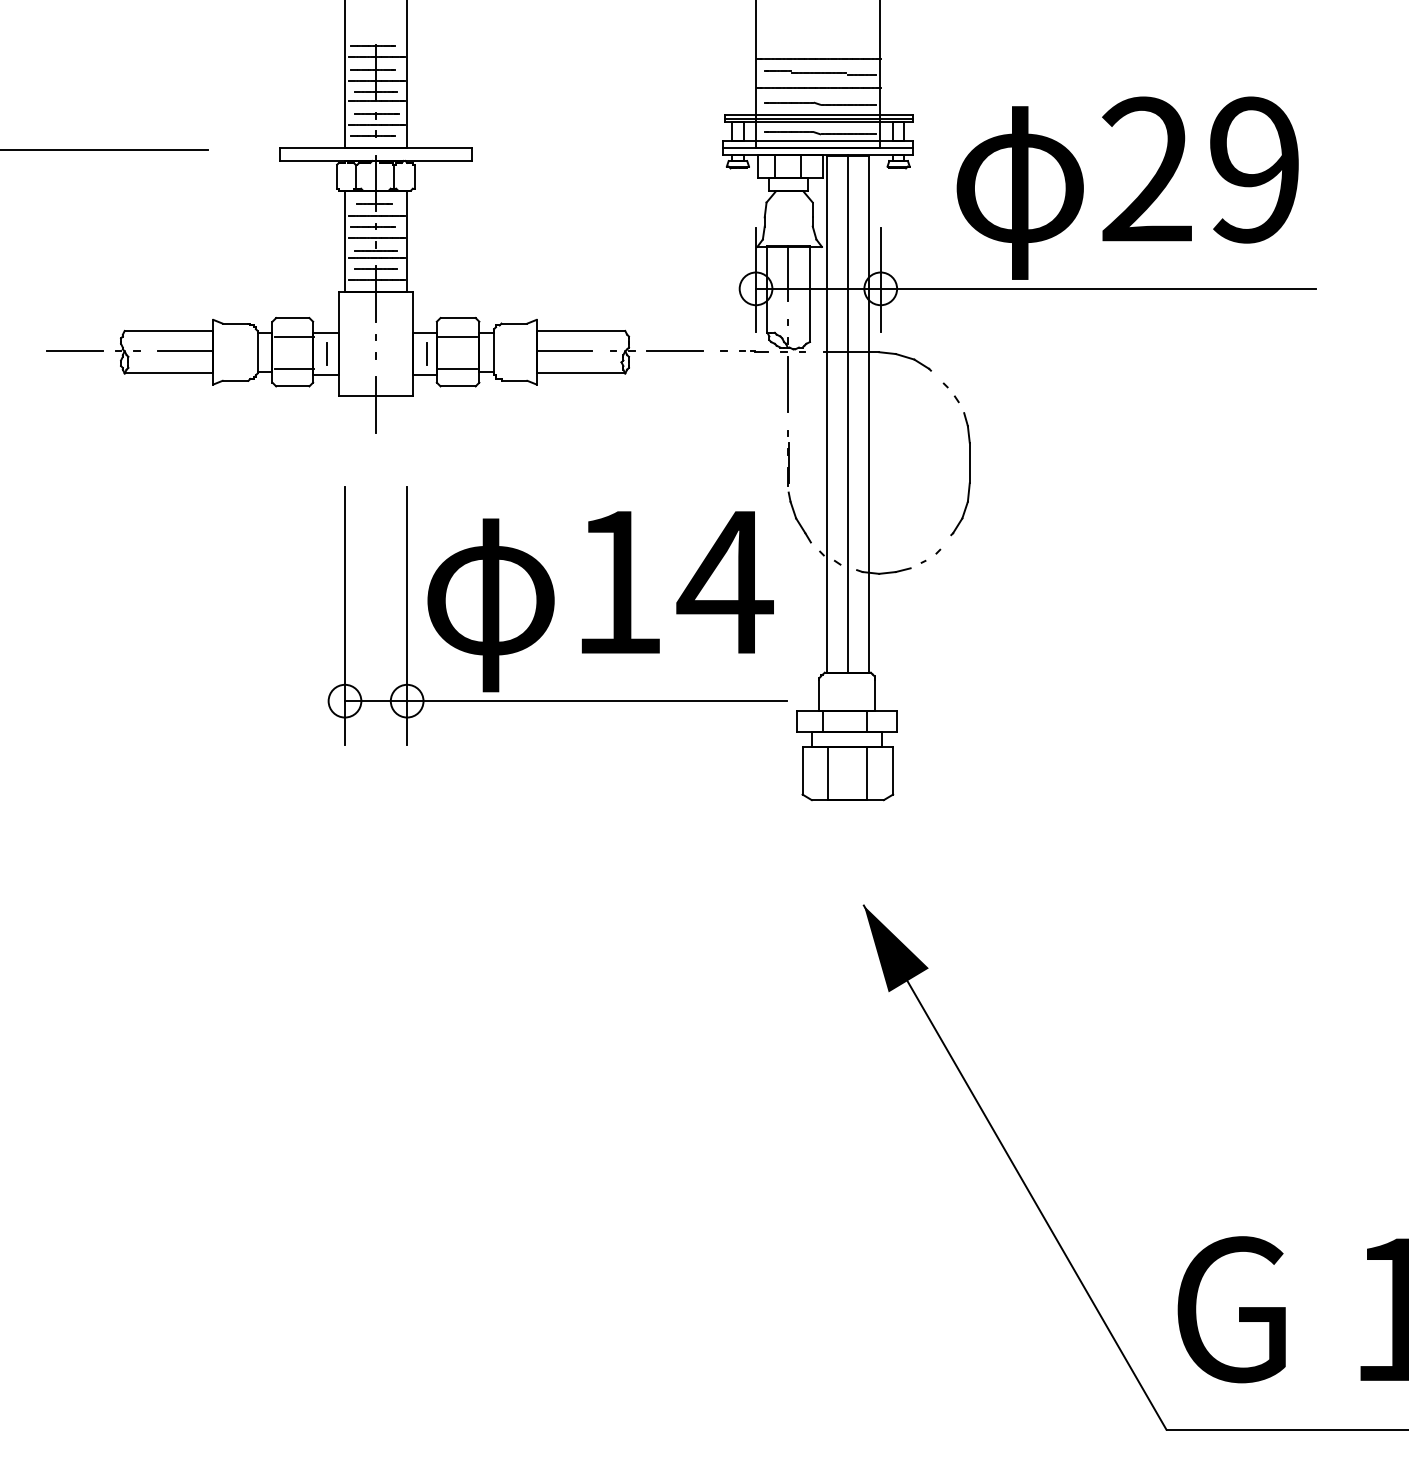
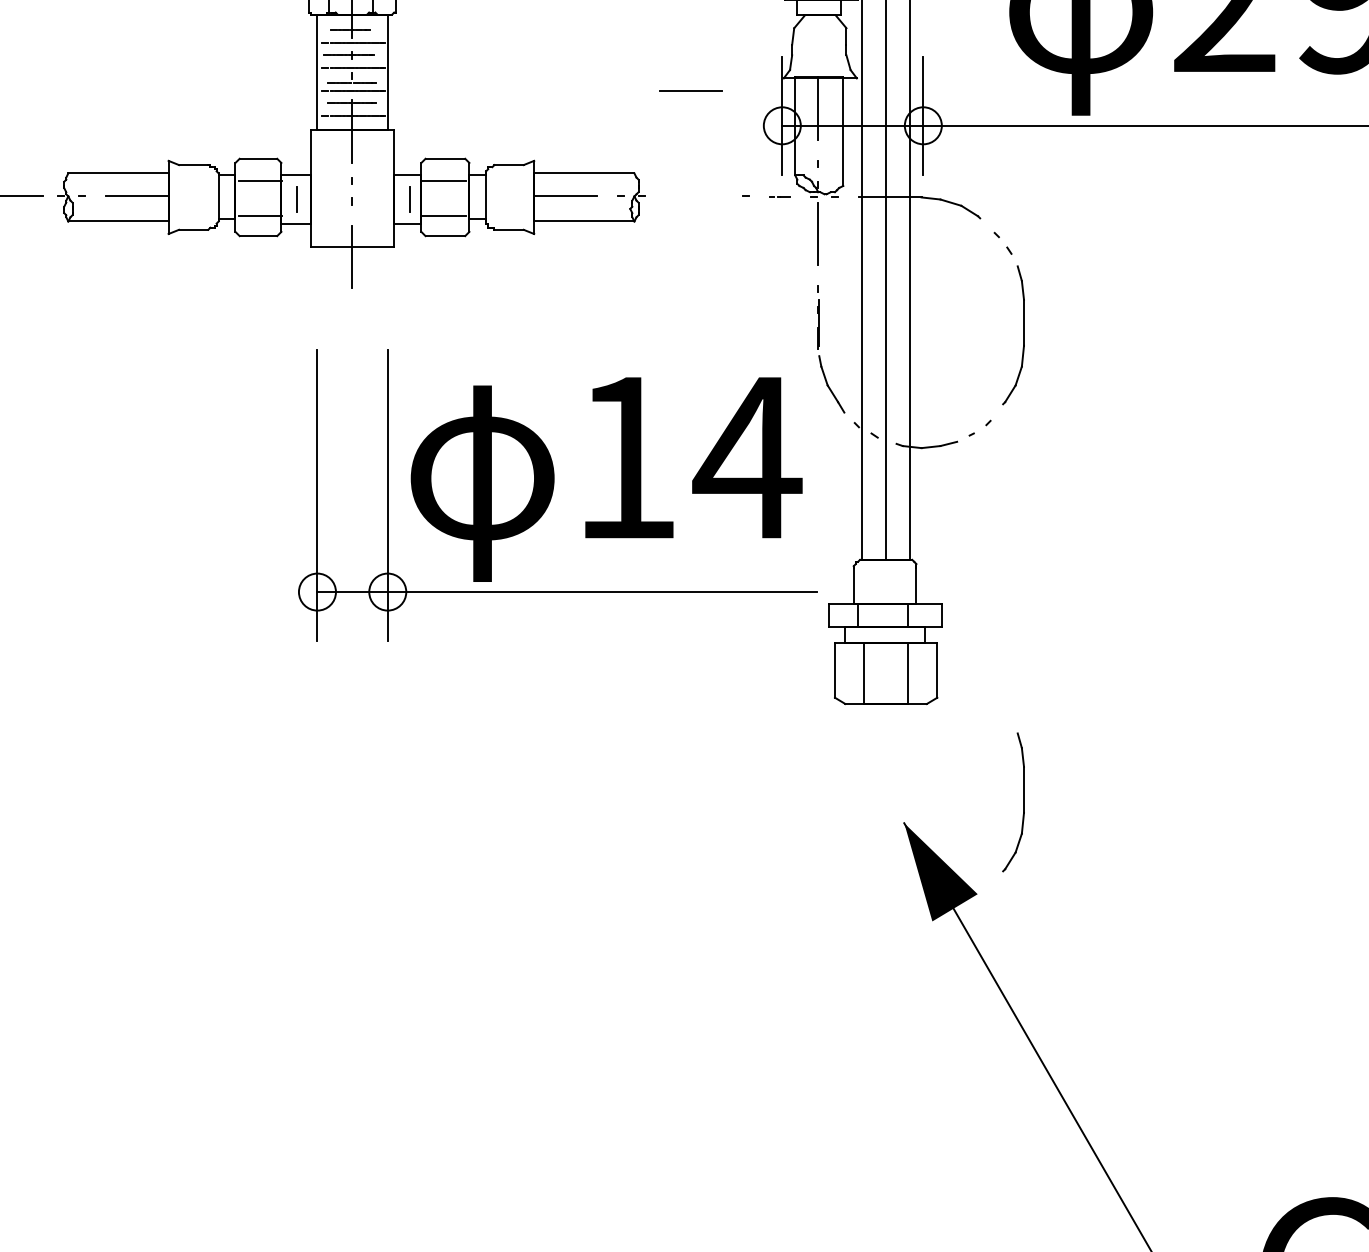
line: (674, 350) -> (690, 90), moved
part: (753, 351) -> (779, 196), size x0.6
part: (969, 887) -> (1023, 802), added

